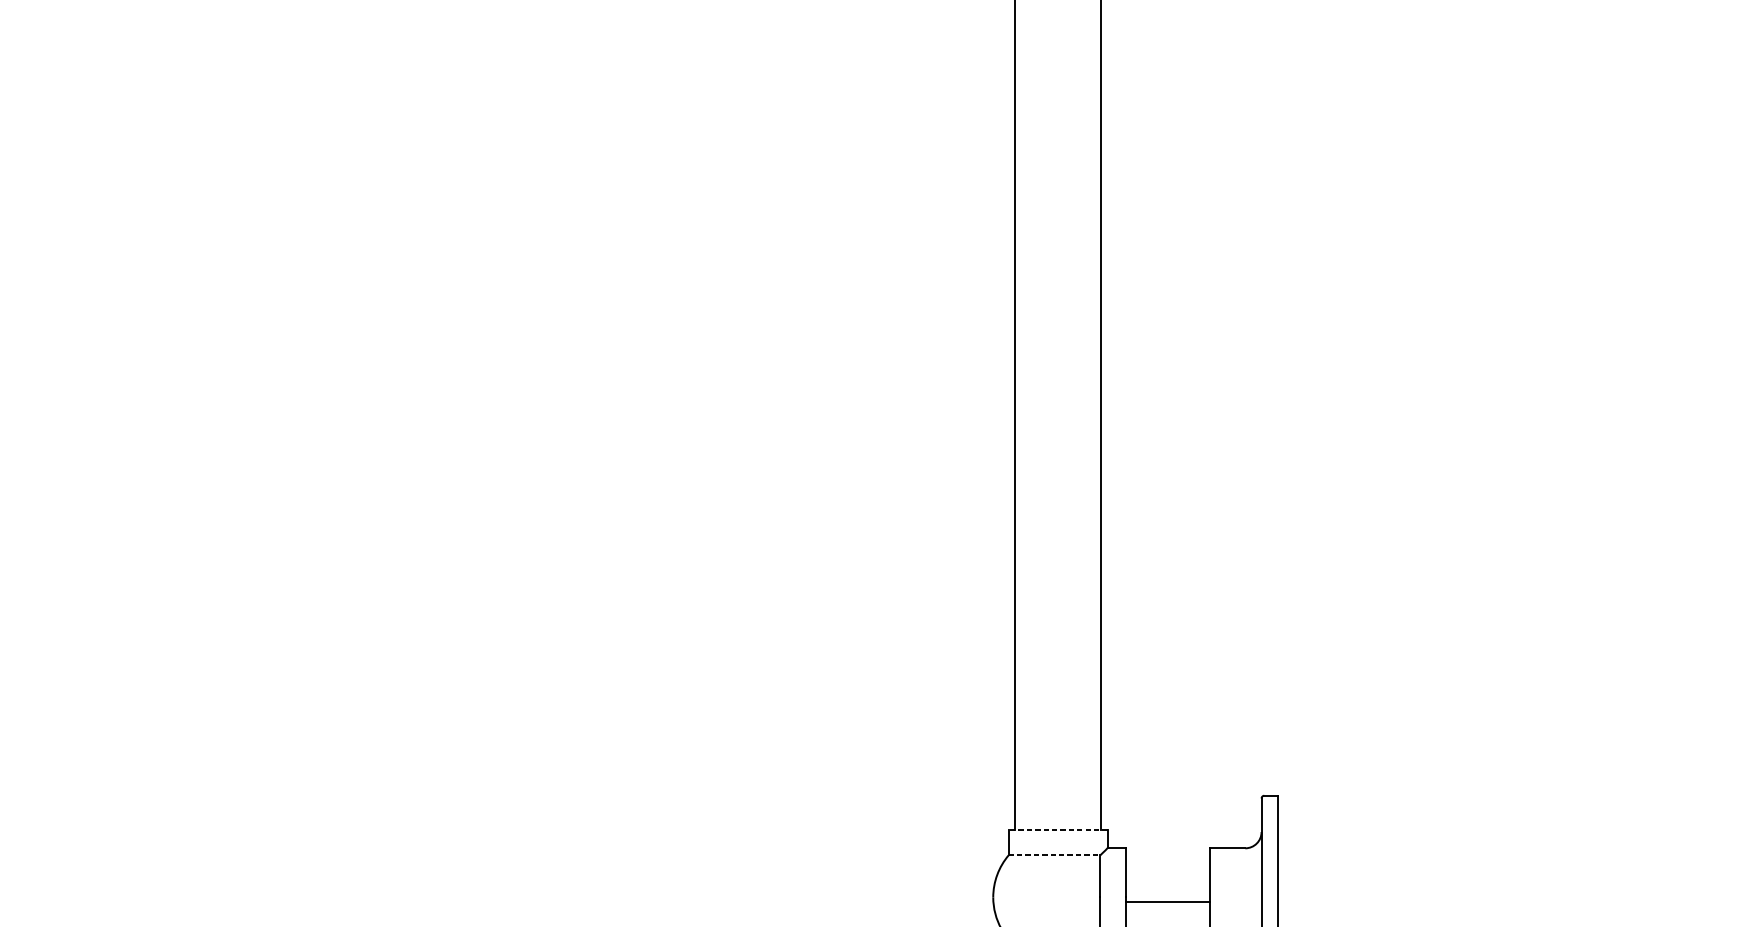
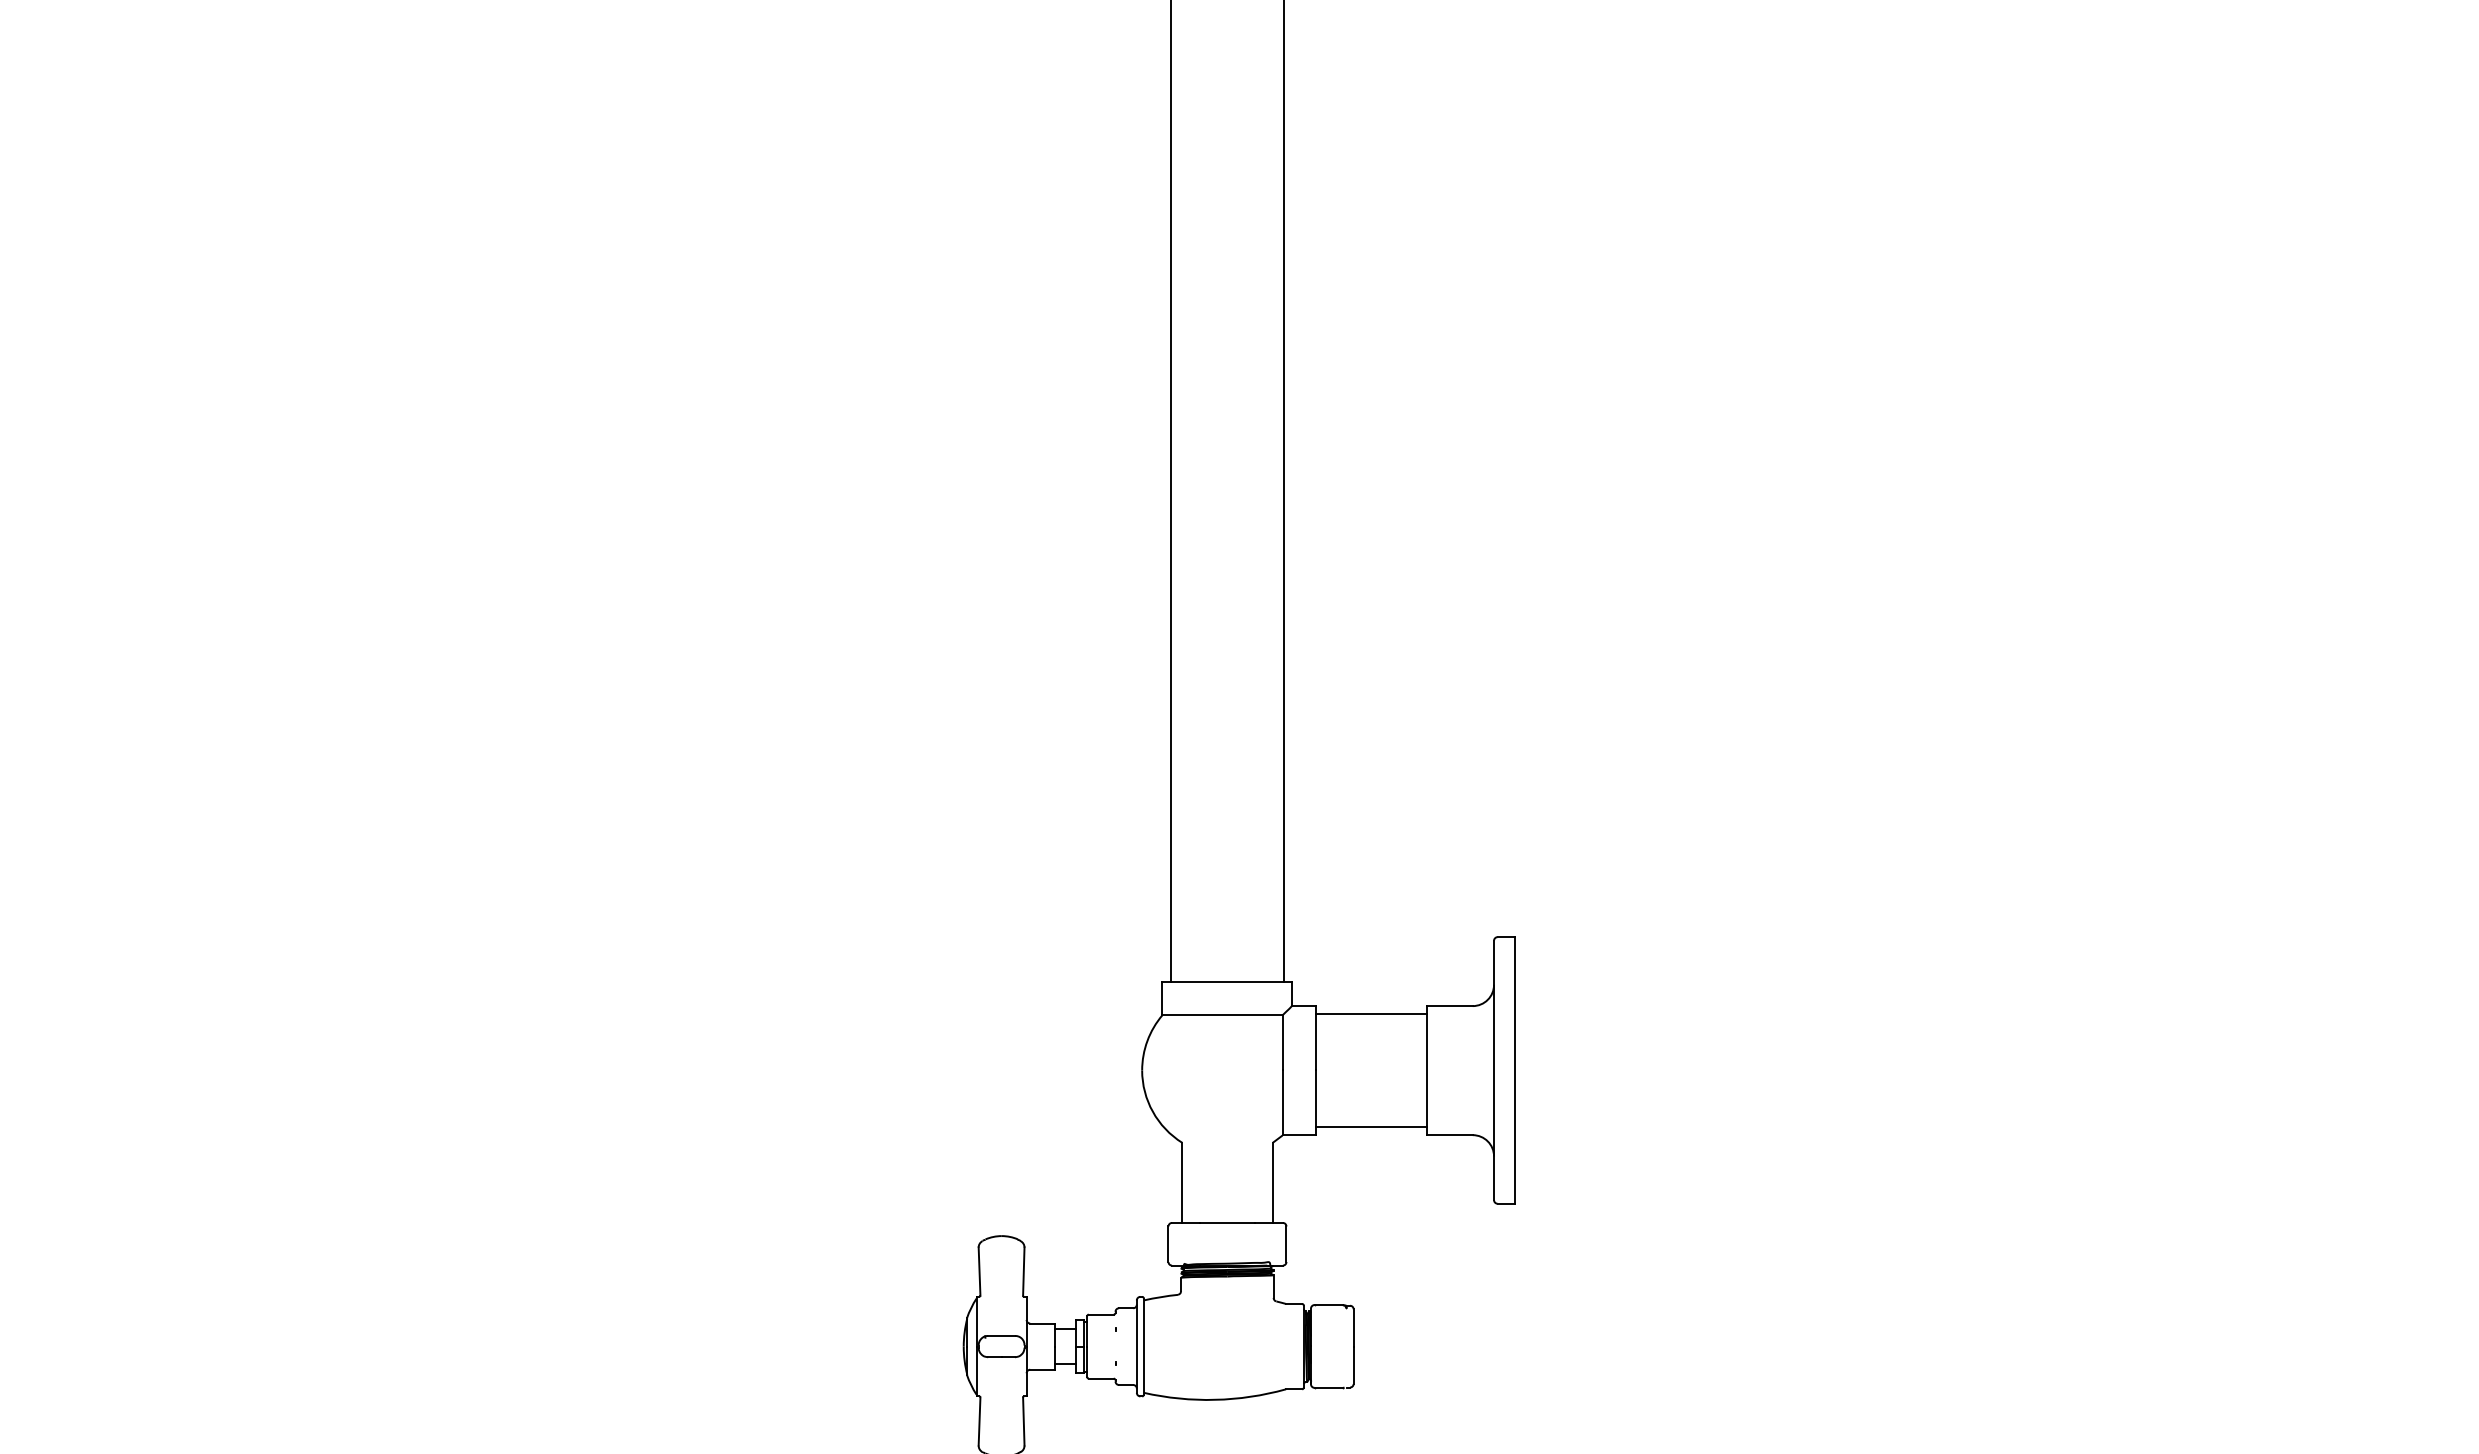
line: (1058, 829) -> (1227, 981), dashed -> solid
line: (1055, 855) -> (1223, 1015), dashed -> solid
line: (1168, 901) -> (1371, 1013), moved

